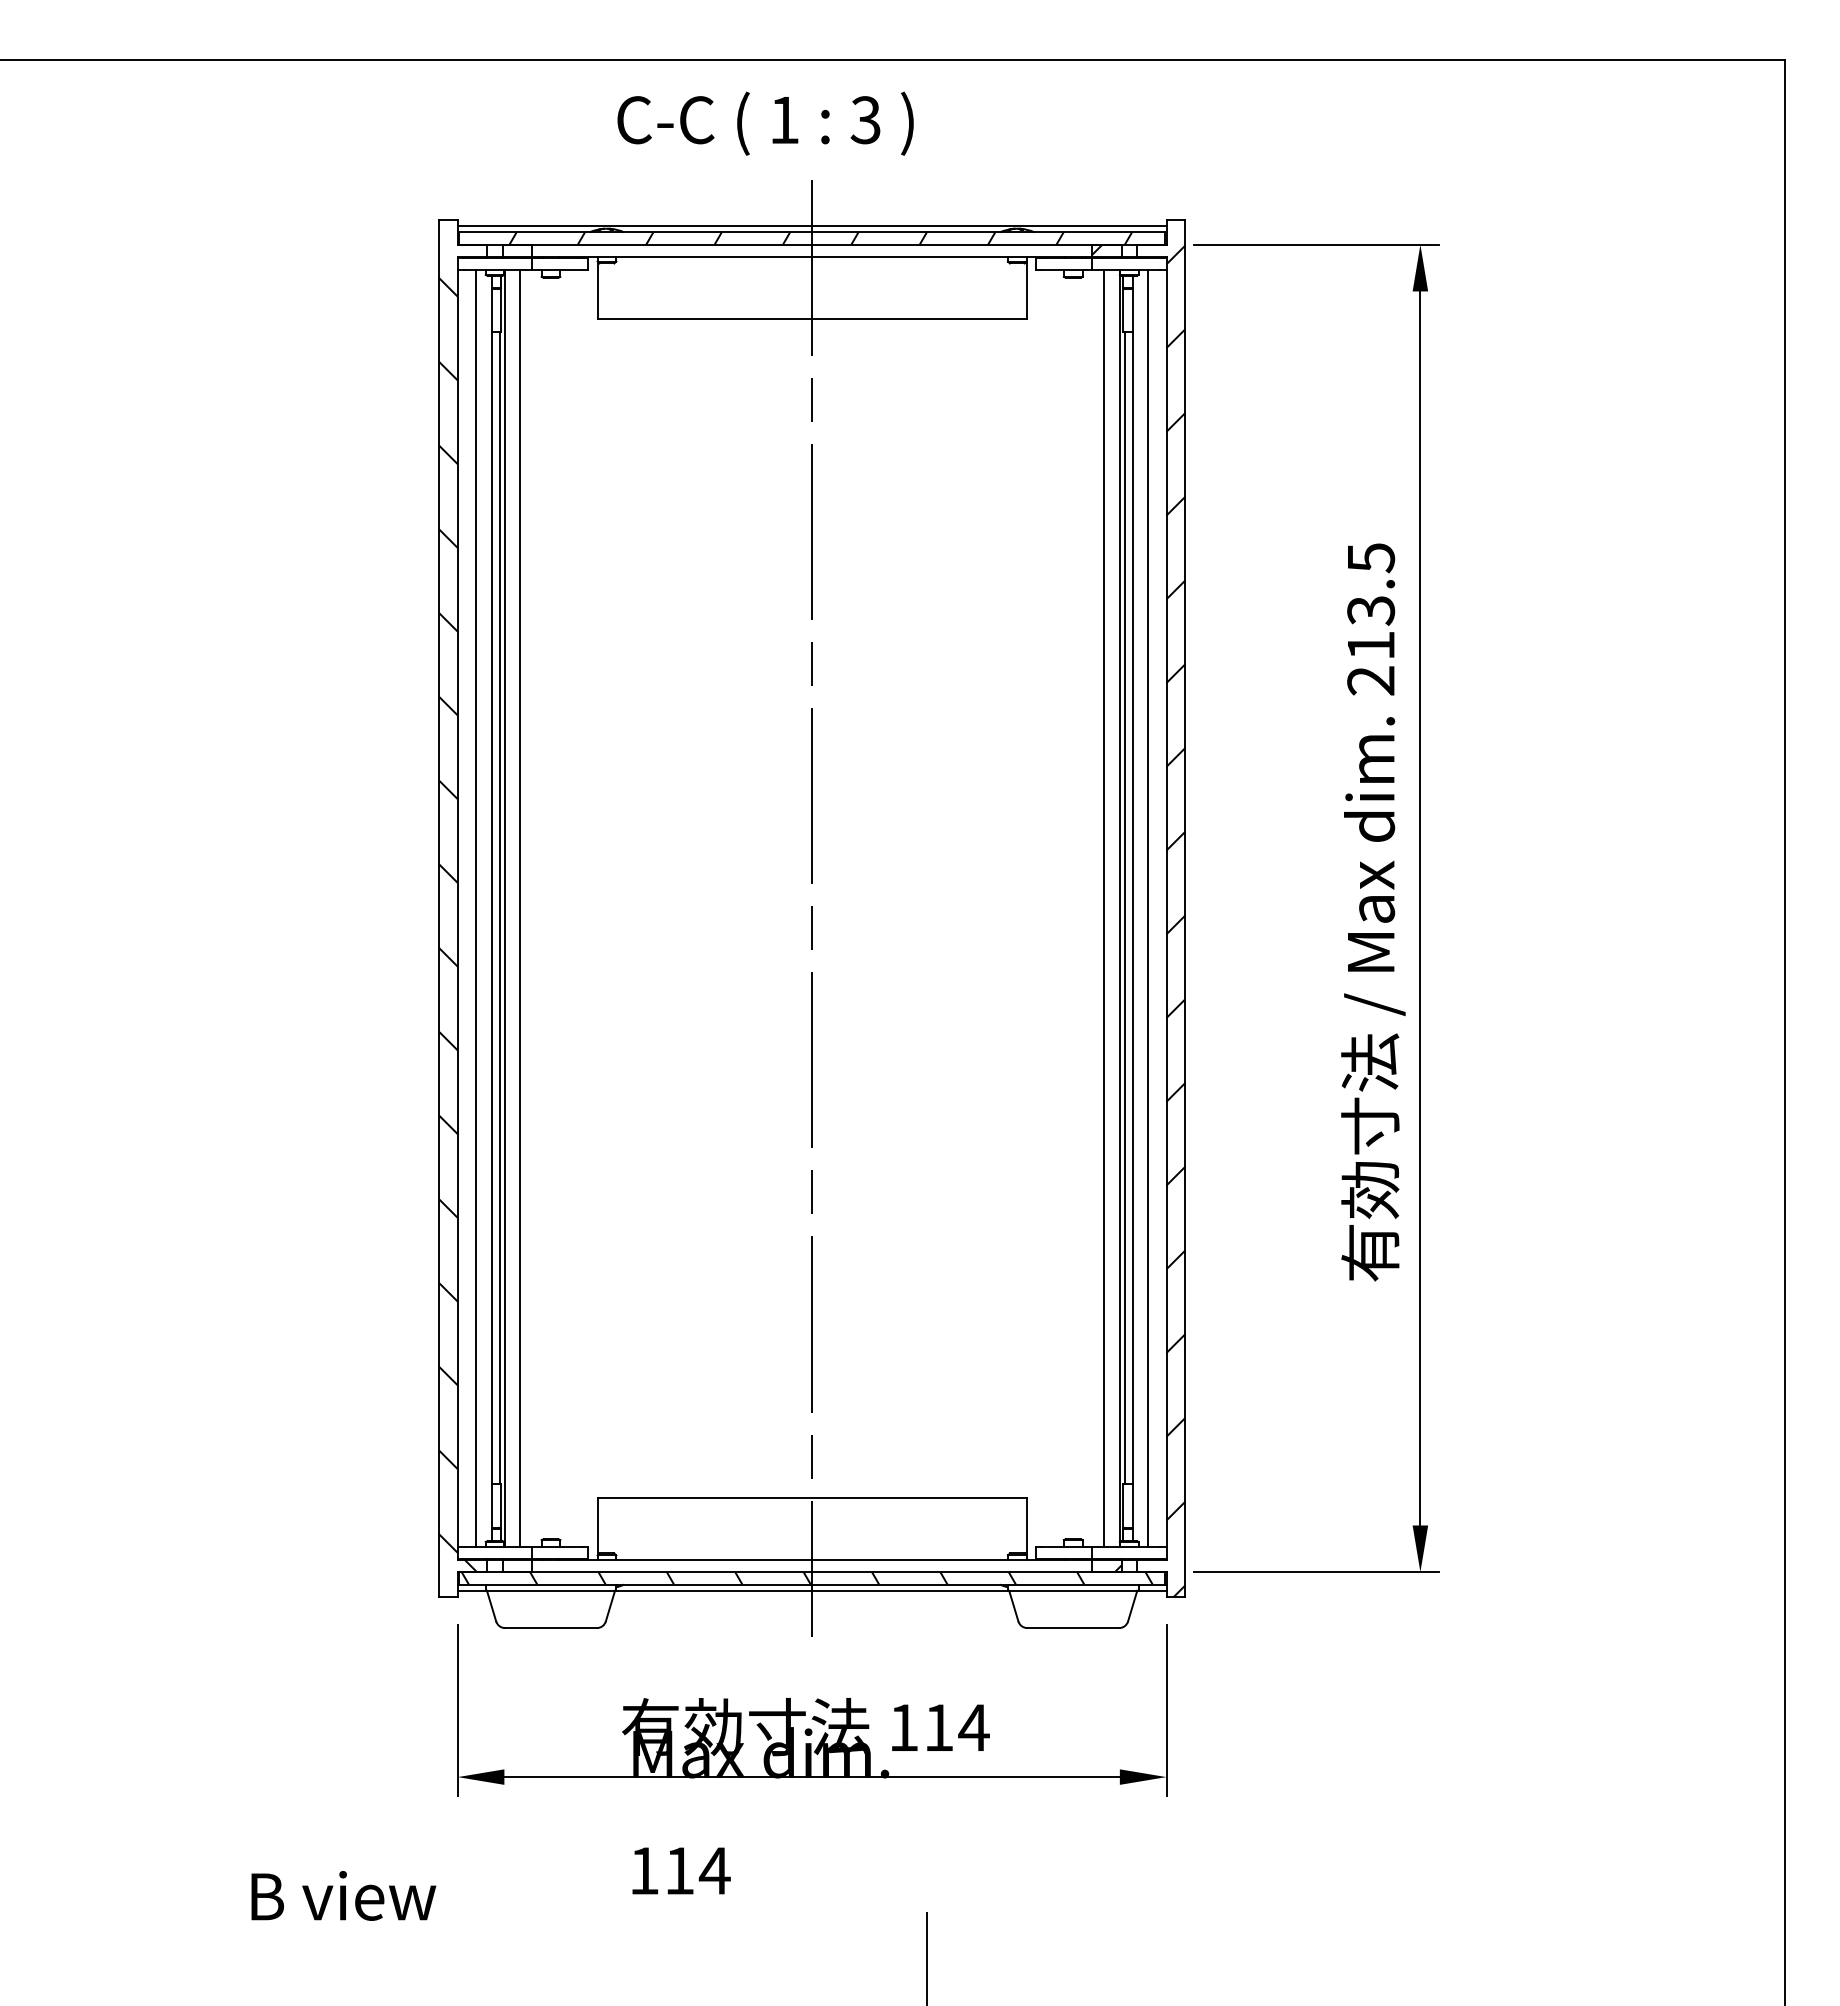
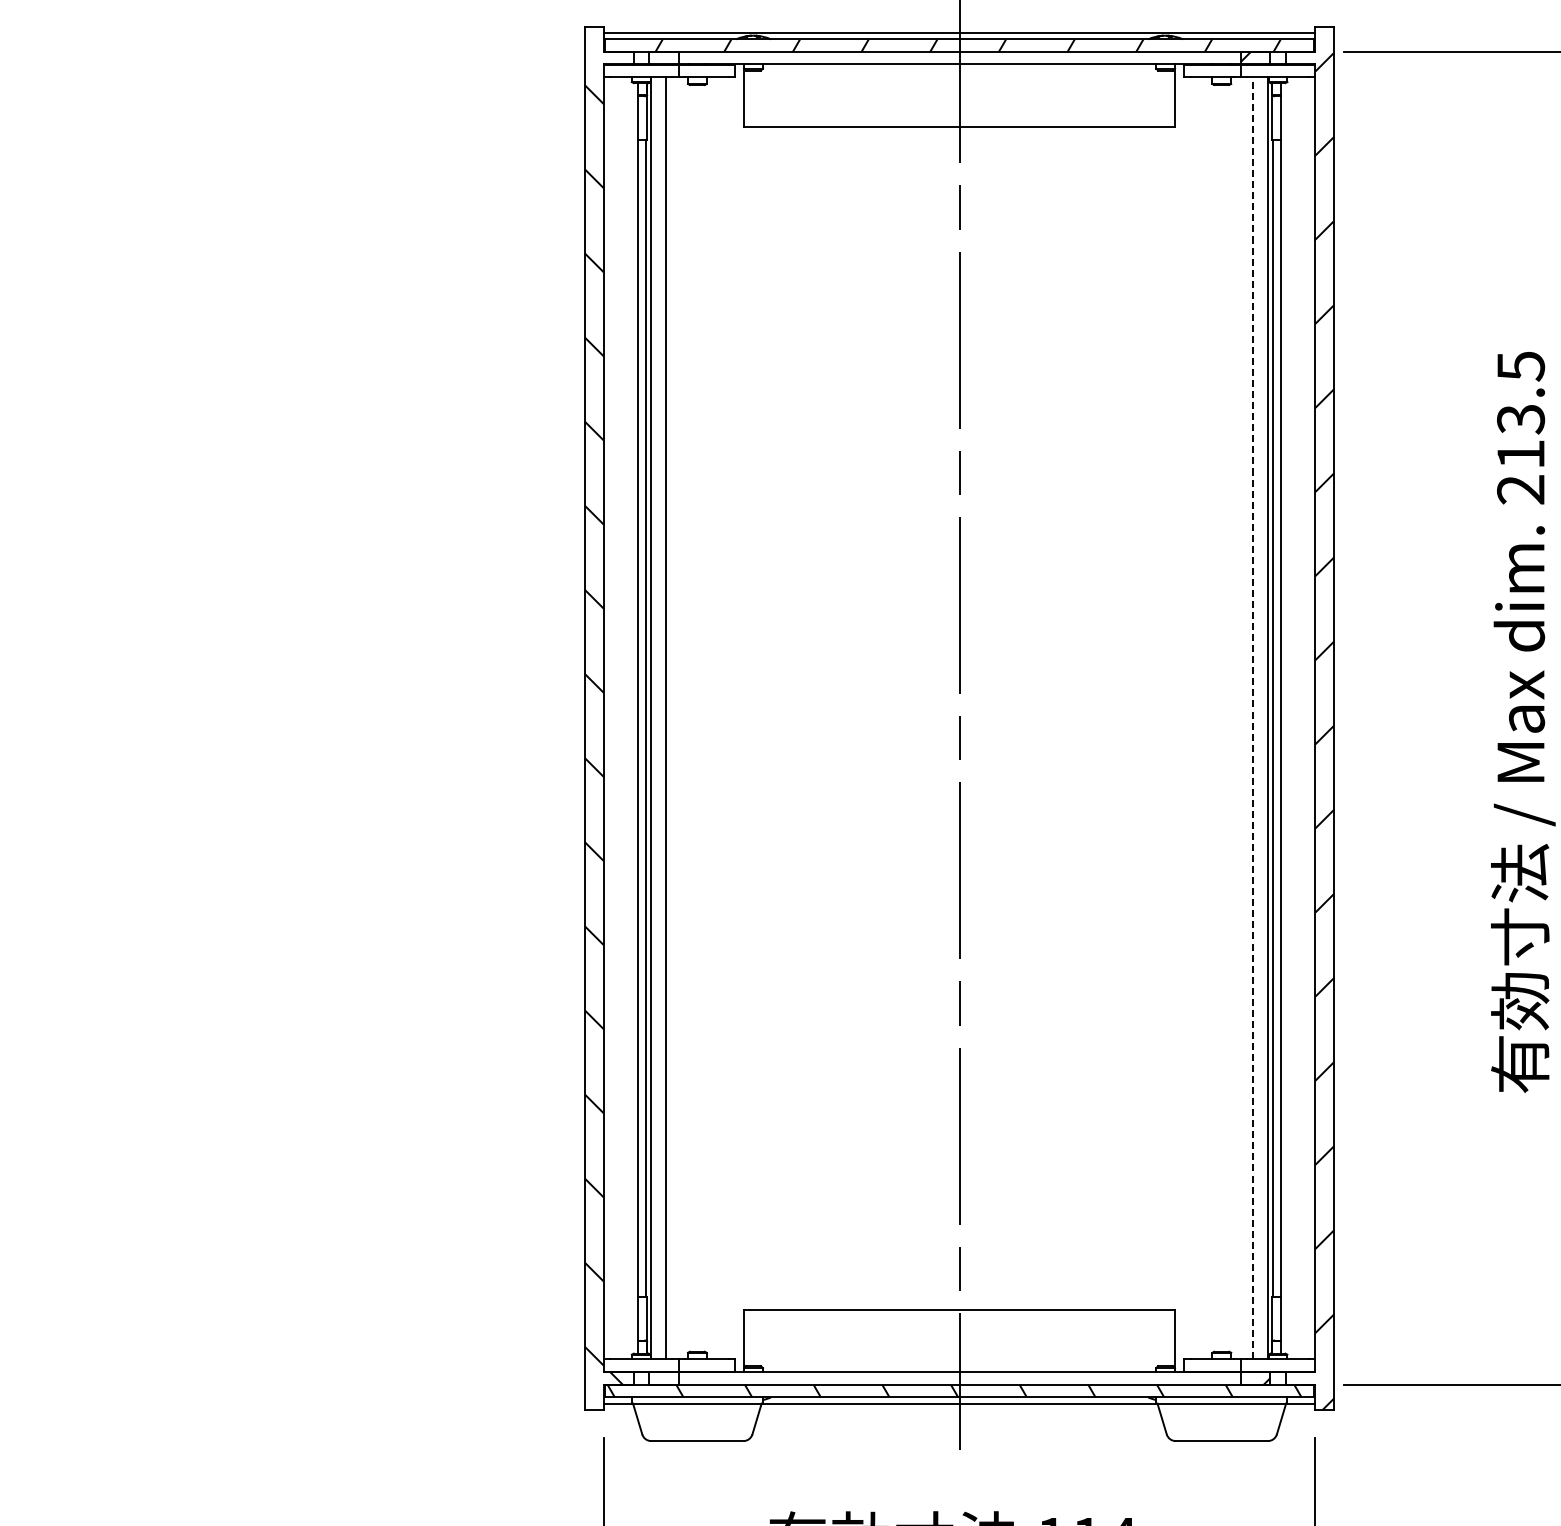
line: (1104, 907) -> (1253, 717), solid -> dashed
line: (476, 908) -> (622, 718), removed
line: (1147, 908) -> (1296, 718), removed

